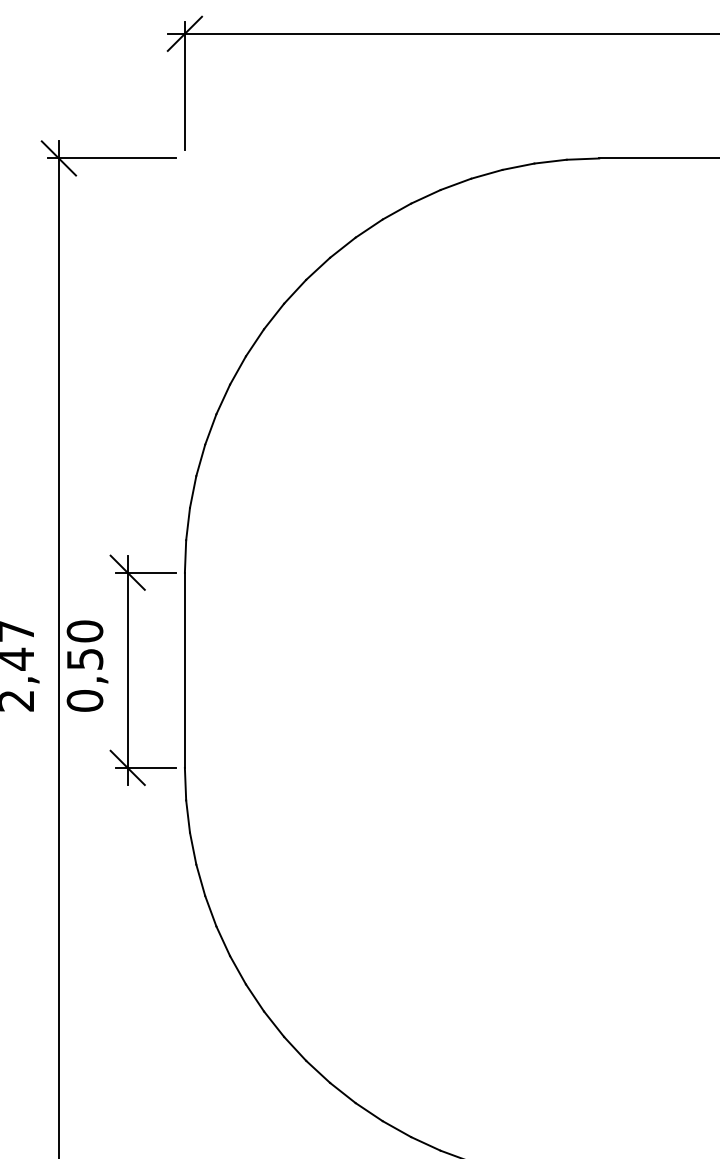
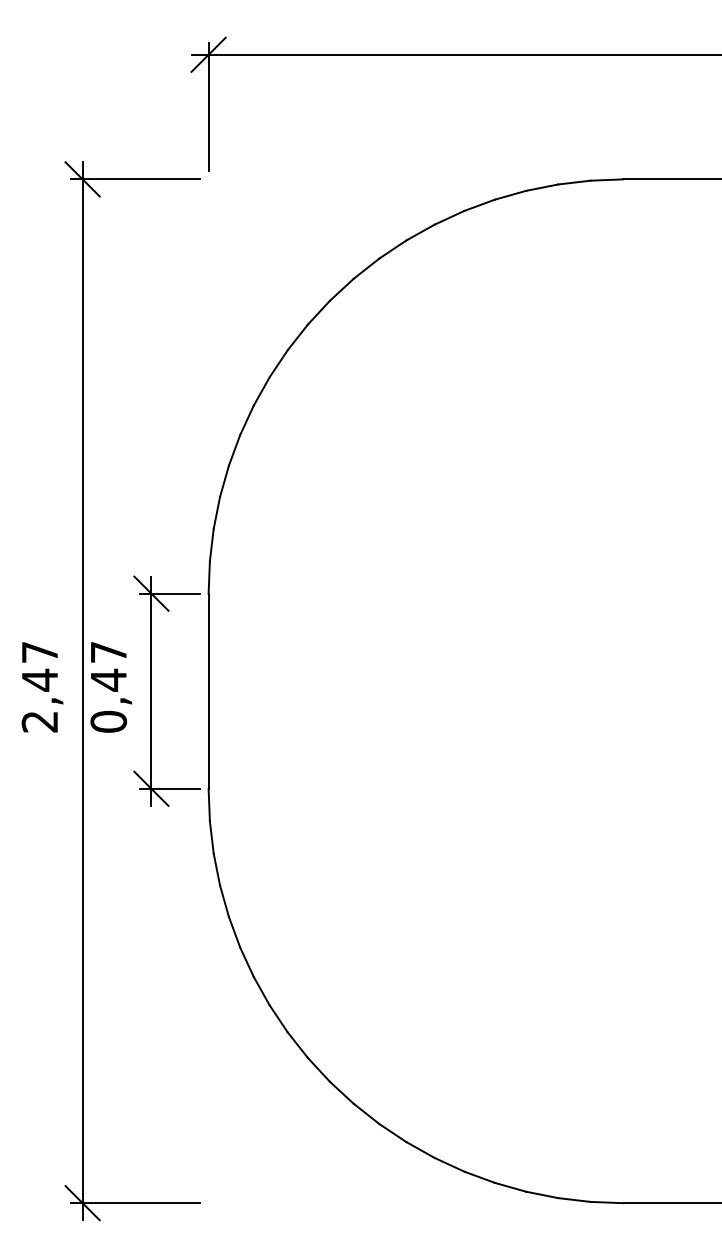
text: (84, 645) -> (108, 666), 0,50 -> 0,47

